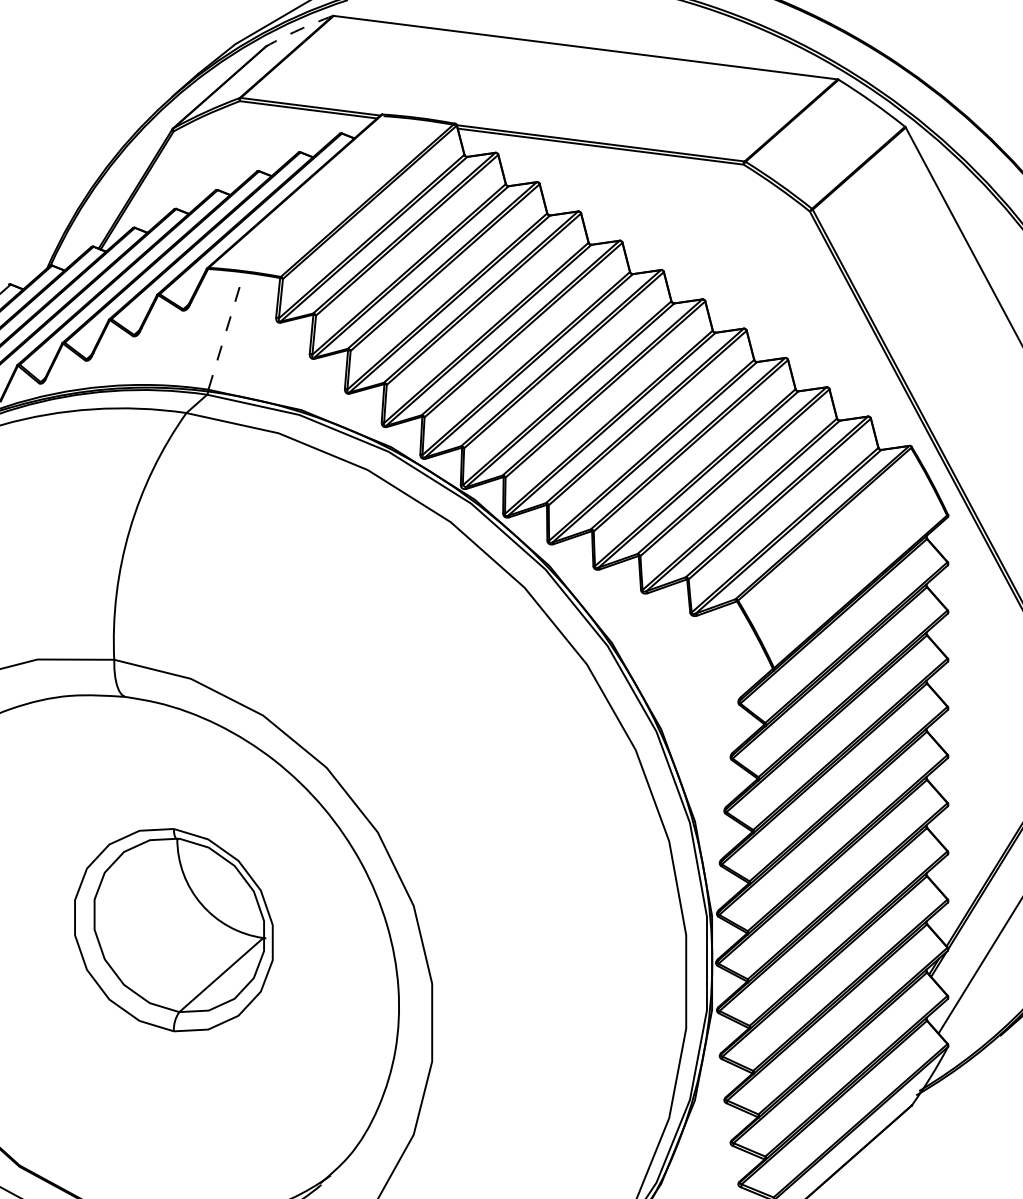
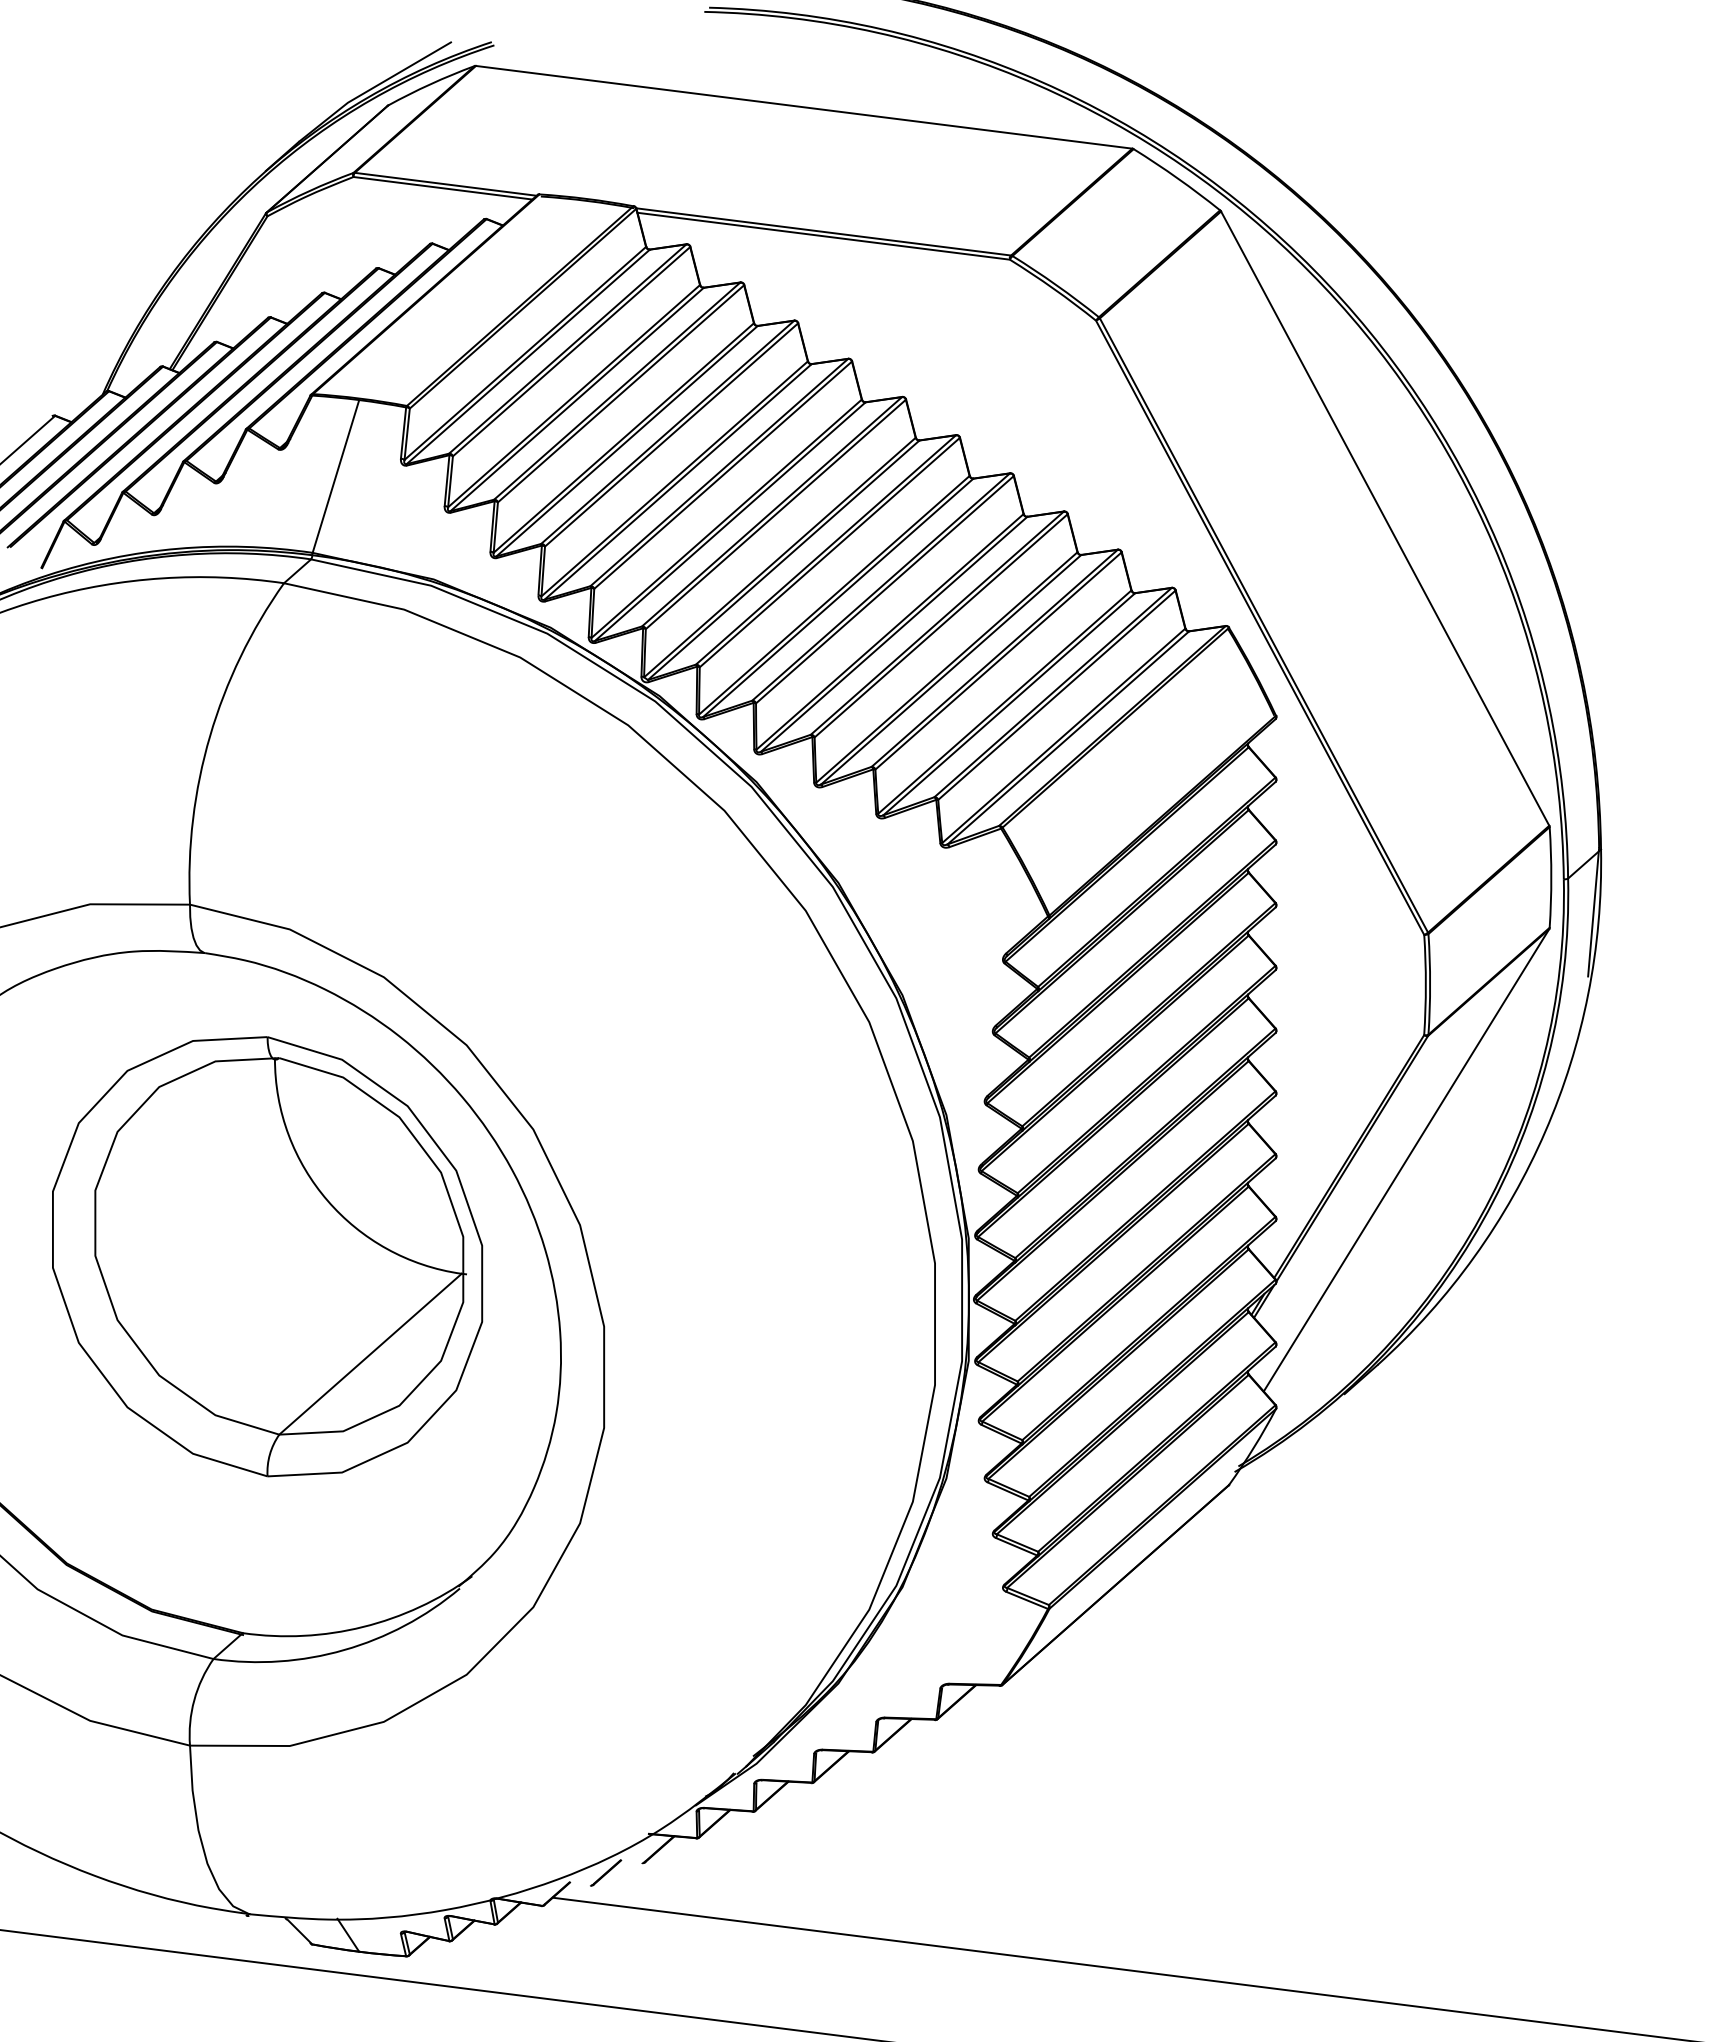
arc: (298, 30) -> (430, 84), dashed -> solid
line: (225, 331) -> (335, 476), dashed -> solid
part: (173, 929) -> (267, 1256), size x1.67

